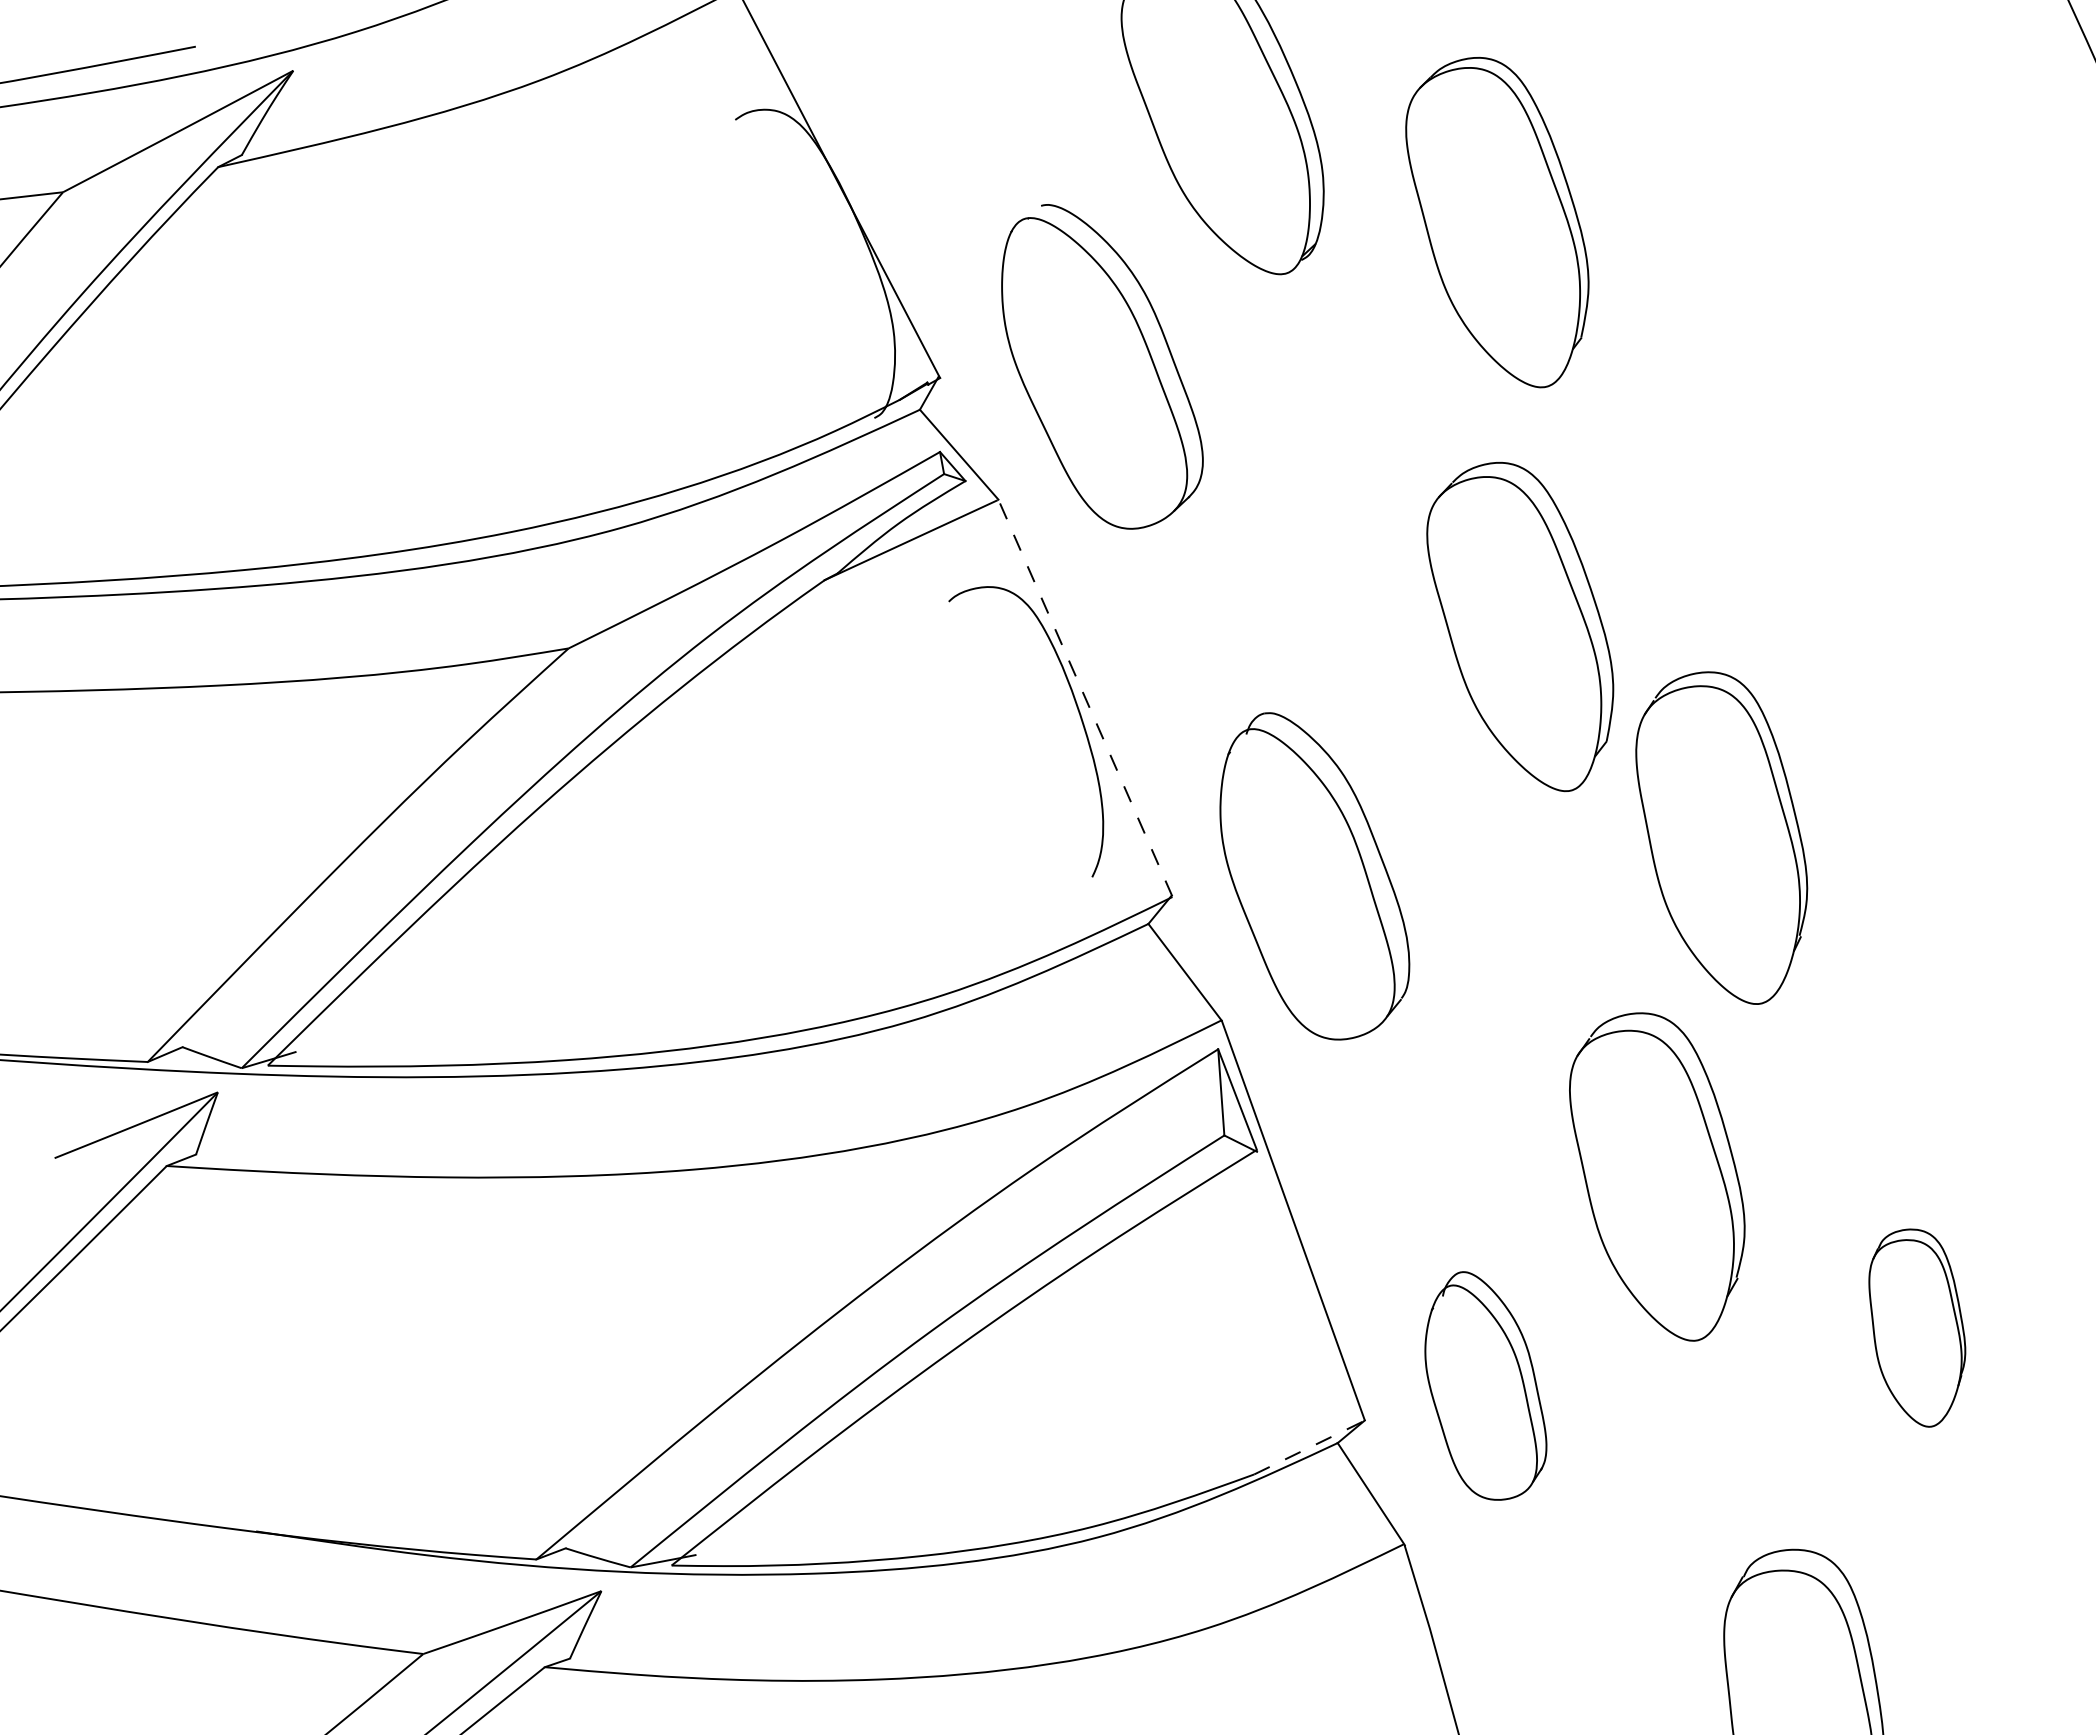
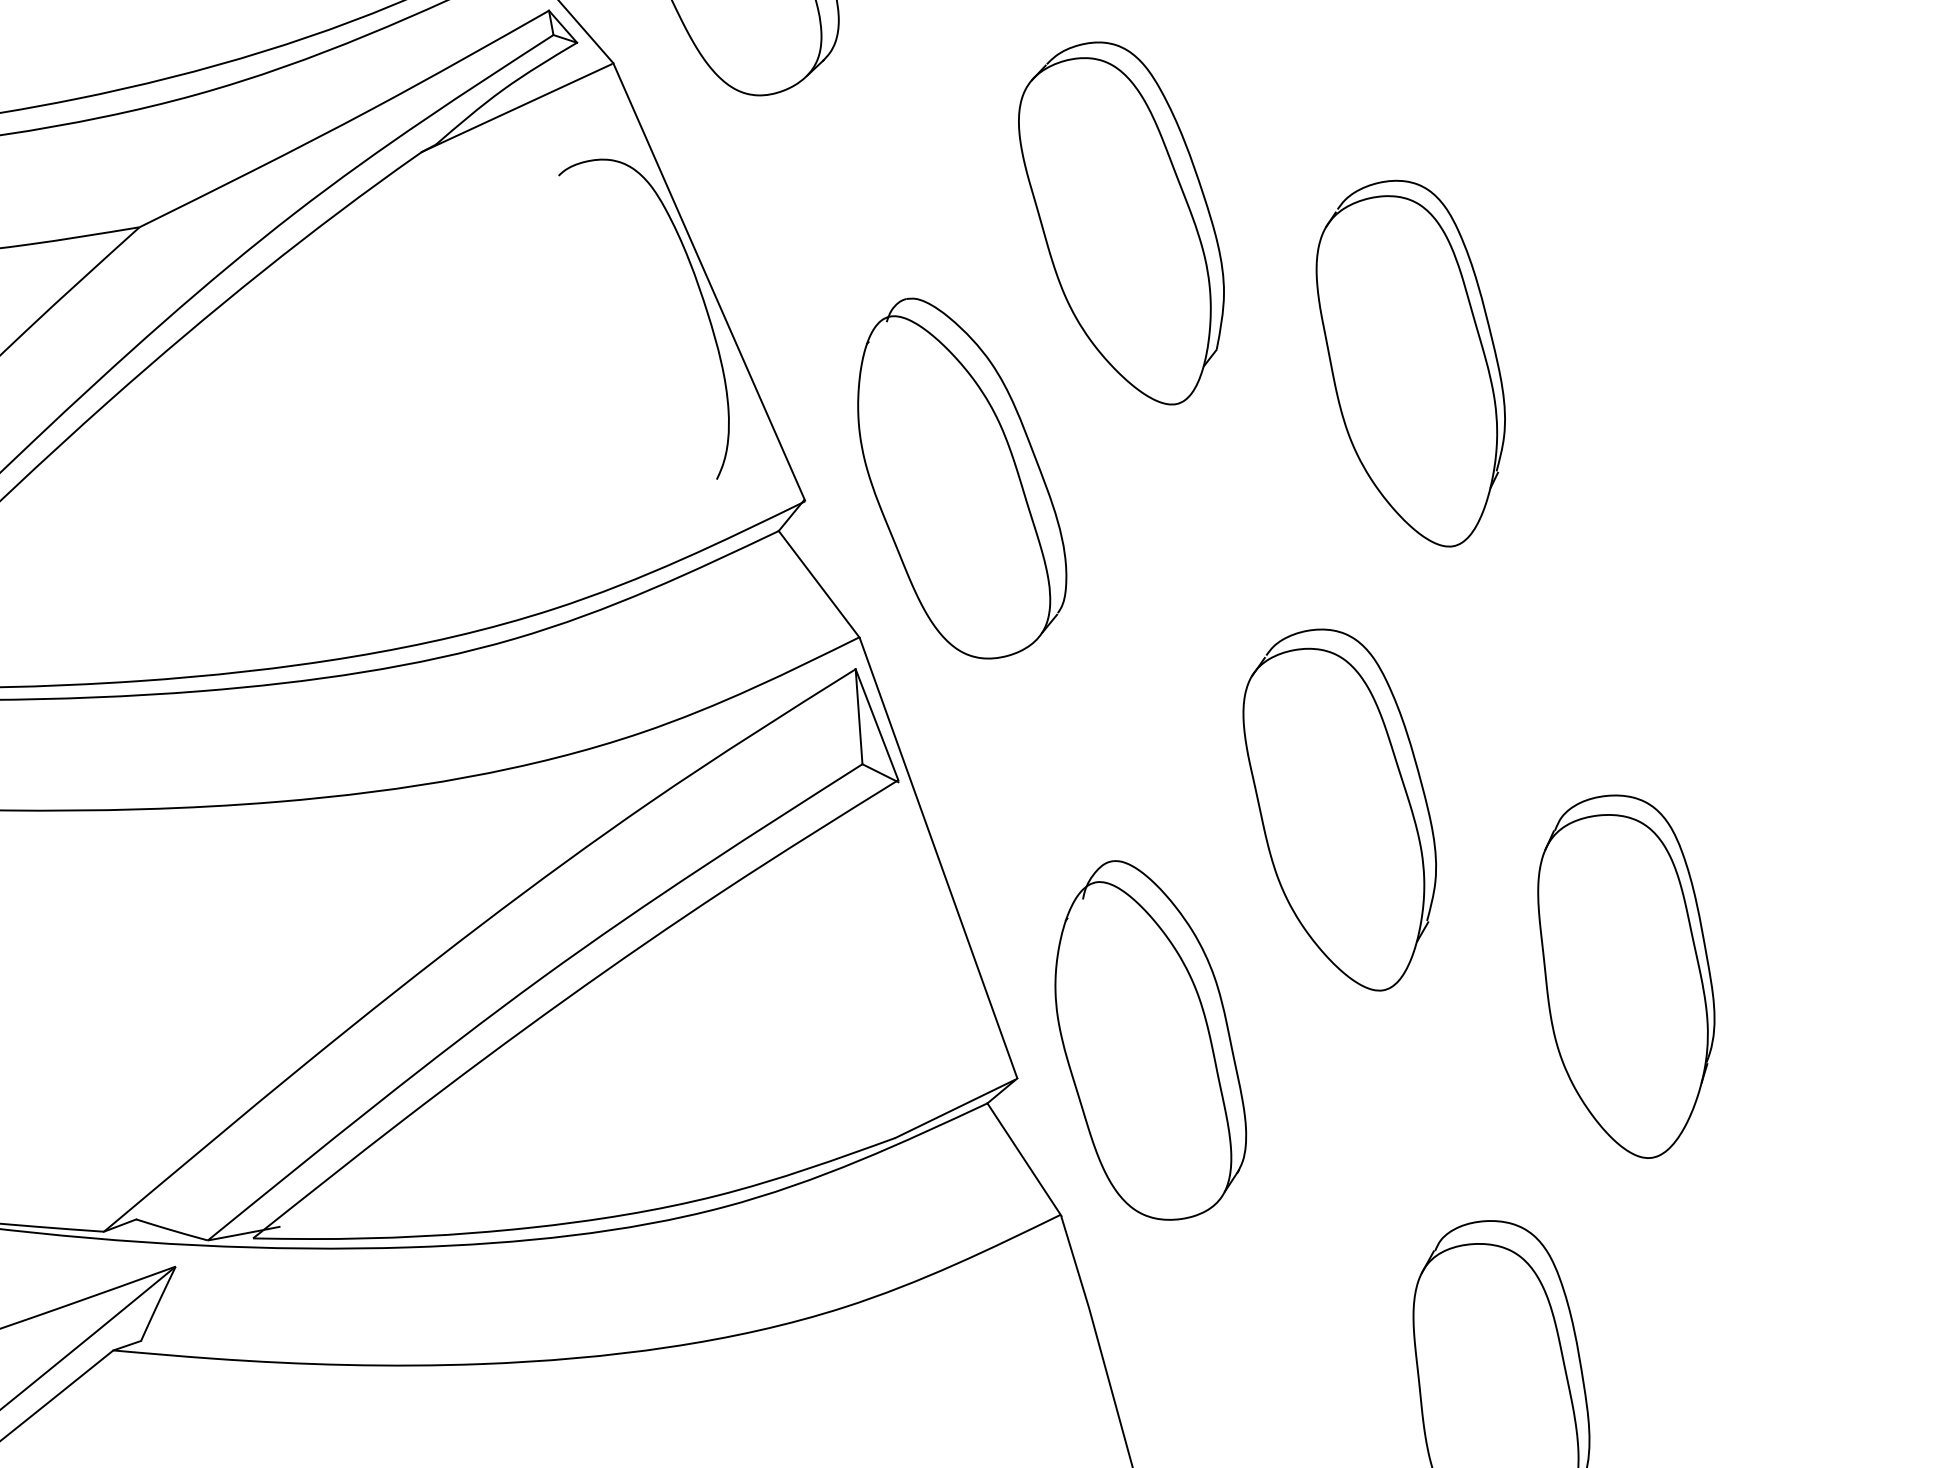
part: (1520, 626) -> (1121, 222), moved
line: (1085, 697) -> (709, 281), dashed -> solid
part: (1721, 837) -> (1410, 362), moved
part: (1917, 1327) -> (1626, 975), size x1.67
part: (1485, 1385) -> (1150, 1039), size x1.43
line: (1308, 1447) -> (955, 1108), dashed -> solid

